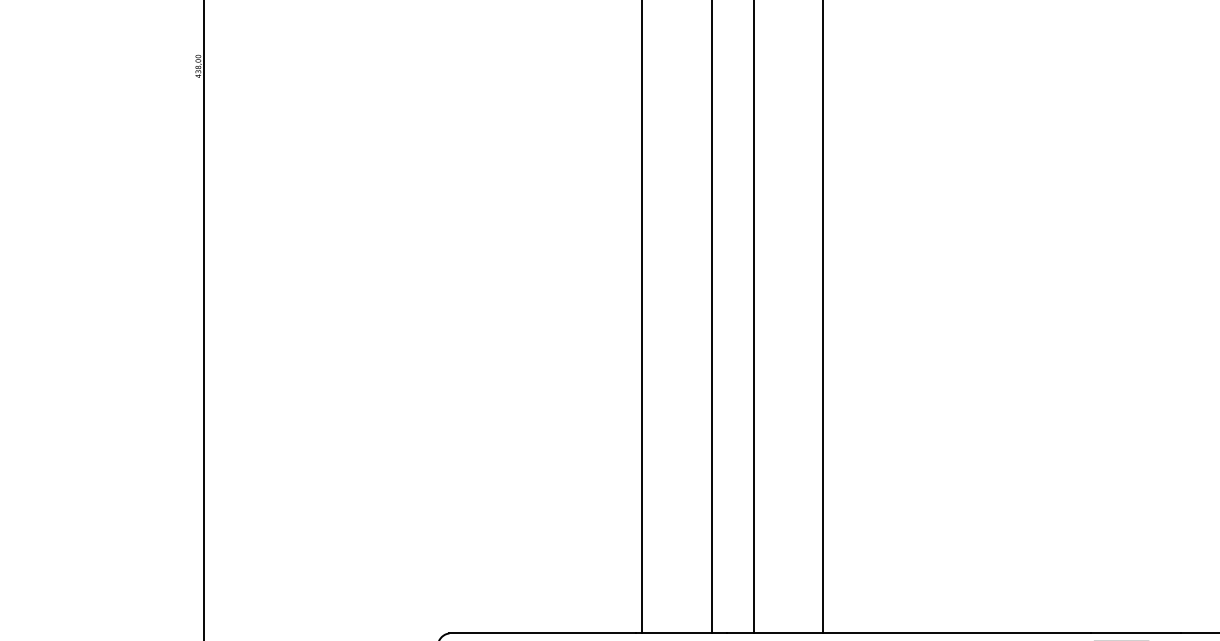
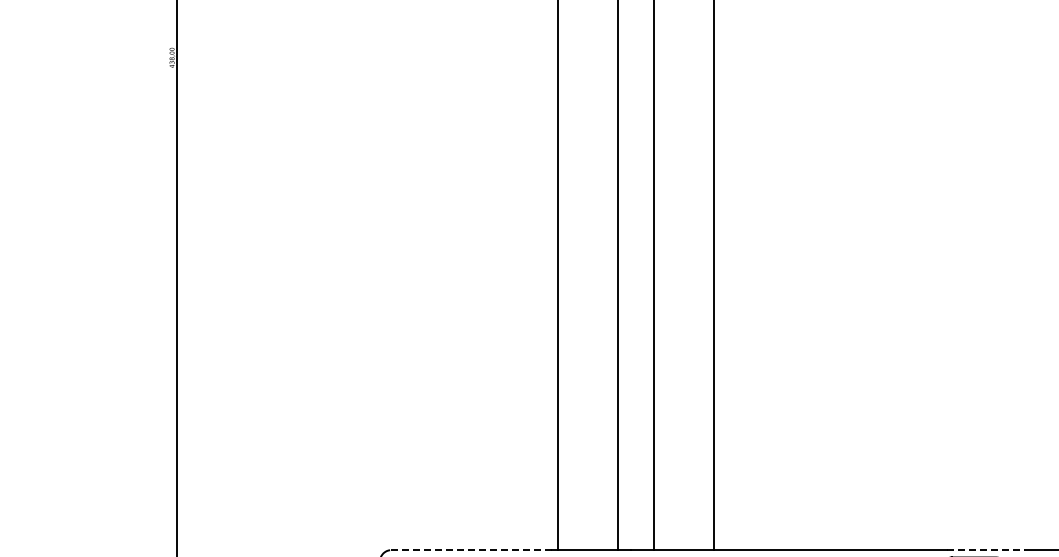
line: (542, 633) -> (470, 550), solid -> dashed
line: (1136, 633) -> (986, 550), solid -> dashed

